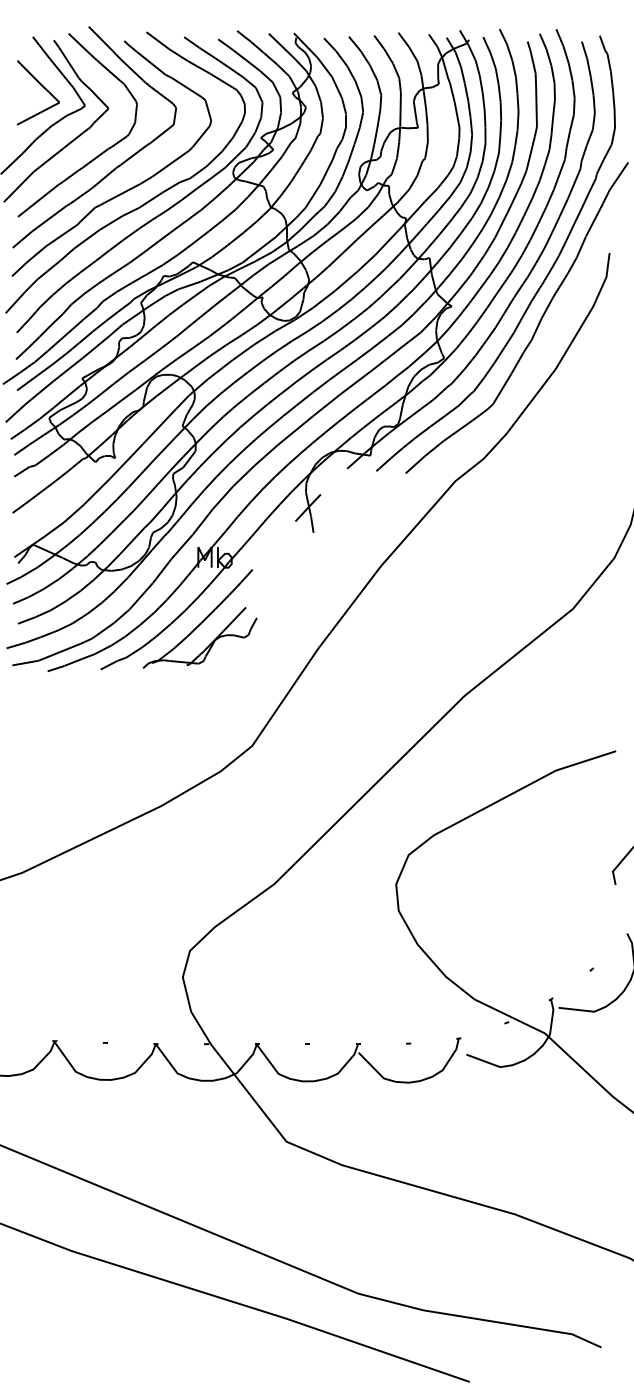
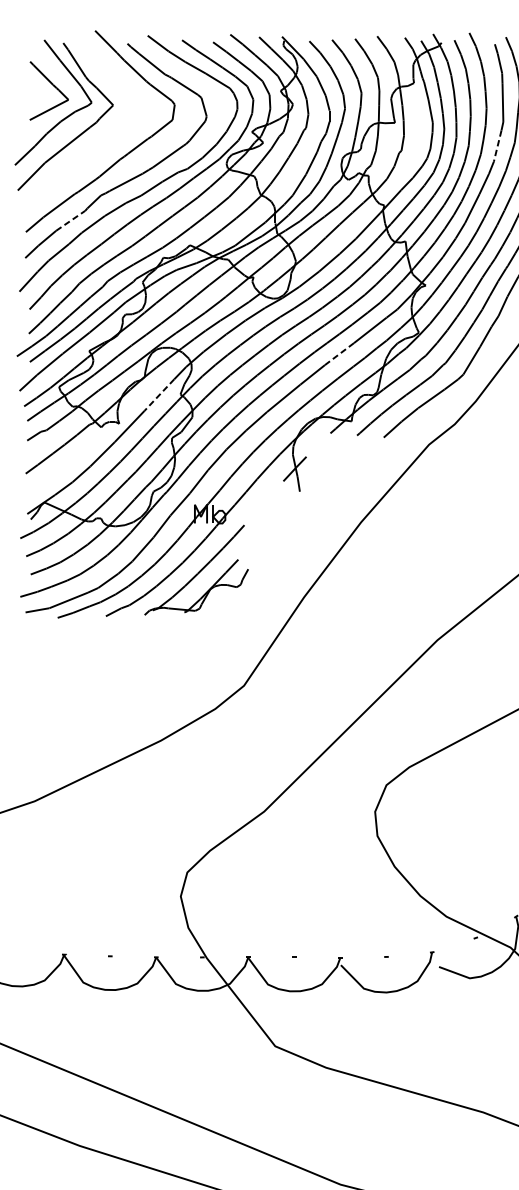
line: (530, 153) -> (497, 146), solid -> dashed
part: (97, 155) -> (103, 148), removed
line: (62, 235) -> (71, 220), solid -> dashed
line: (356, 382) -> (338, 354), solid -> dashed
line: (159, 426) -> (159, 394), solid -> dashed

